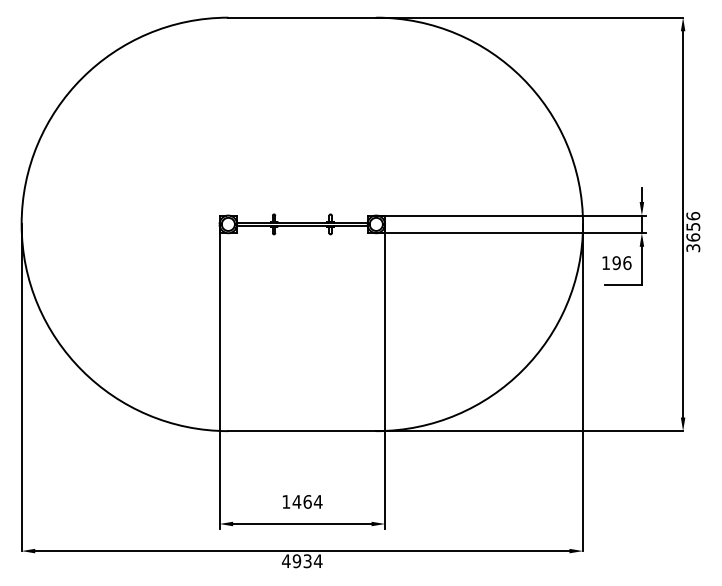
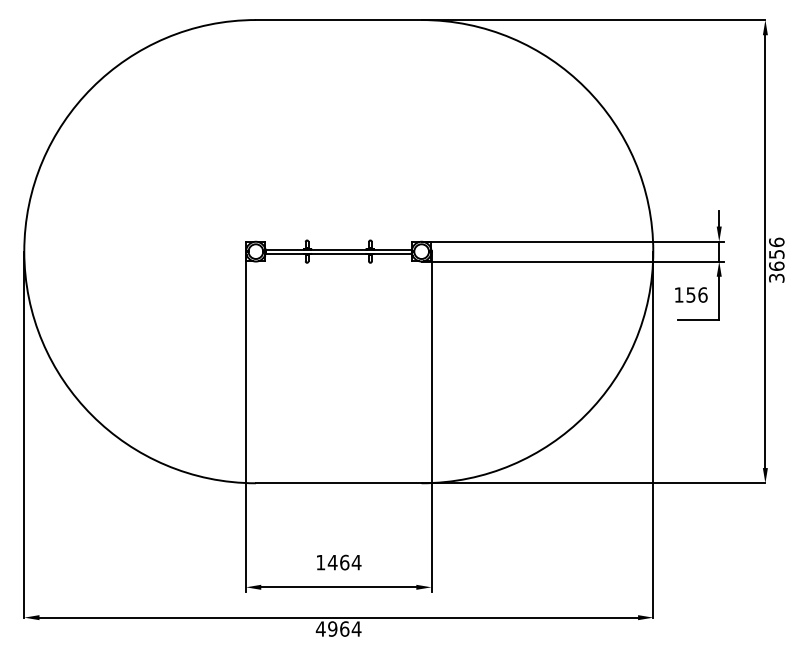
text: (616, 262) -> (690, 294), 196 -> 156
text: (307, 561) -> (344, 629), 4934 -> 4964

